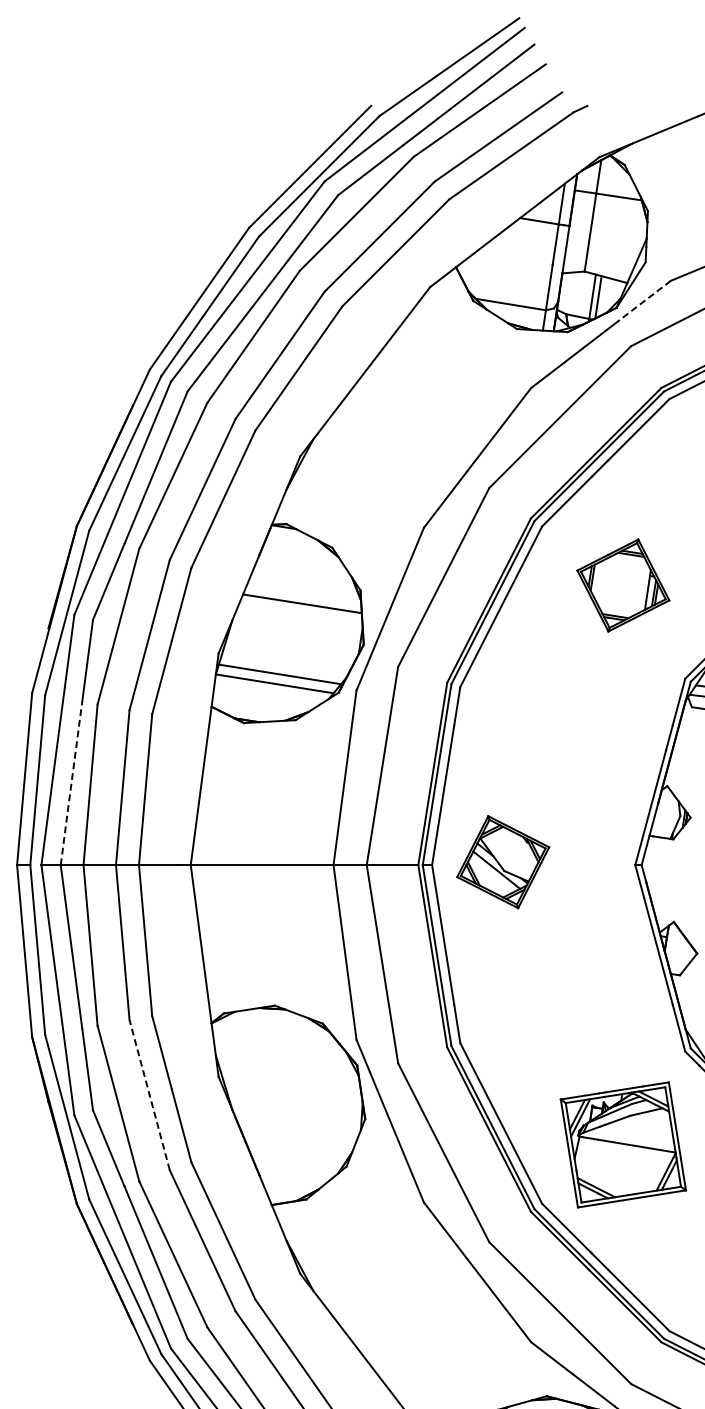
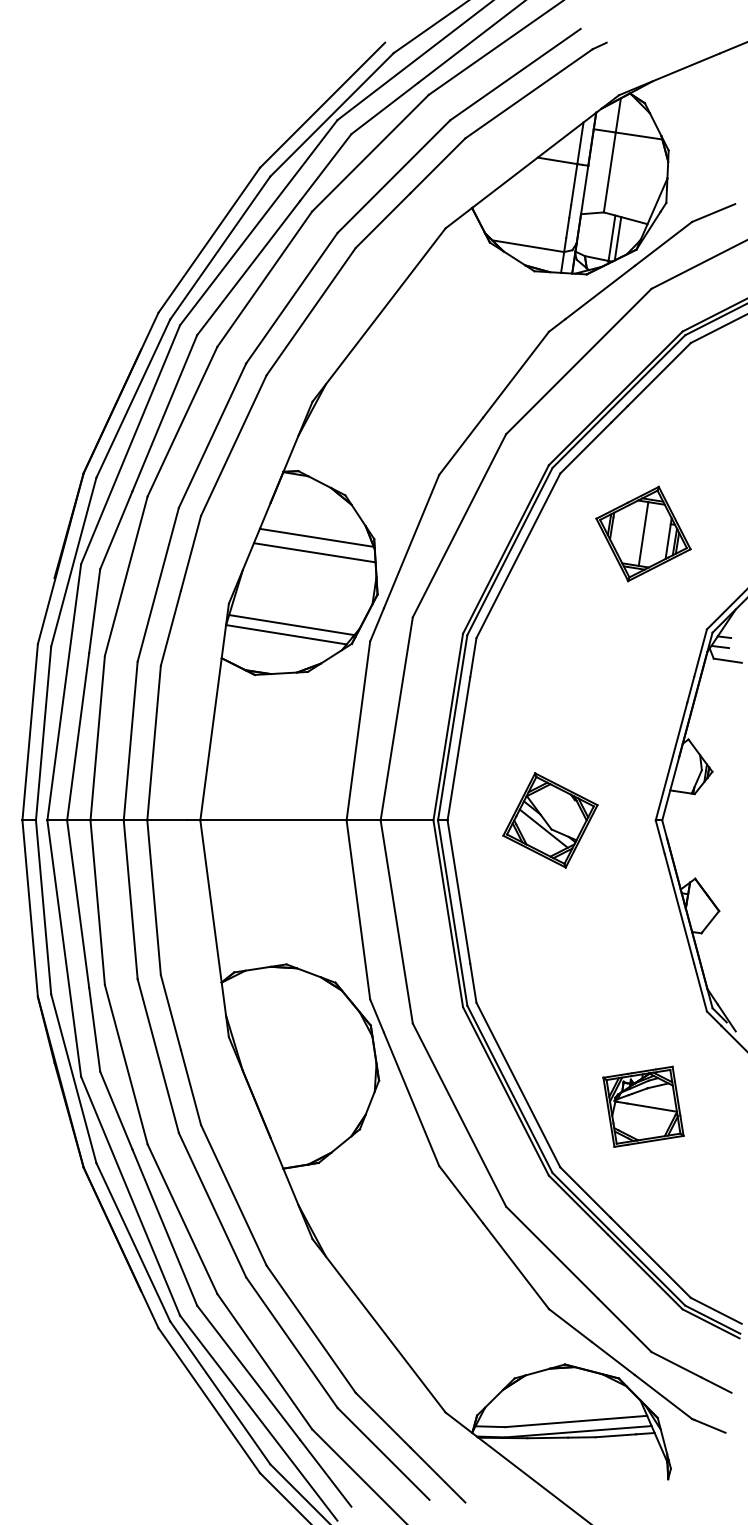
line: (642, 302) -> (663, 244), dashed -> solid
line: (623, 585) -> (643, 533), added
line: (304, 588) -> (316, 537), added
line: (71, 783) -> (78, 736), dashed -> solid
part: (503, 862) -> (550, 820), moved
line: (149, 1095) -> (158, 1056), dashed -> solid
part: (623, 1144) -> (643, 1106), size x0.62

